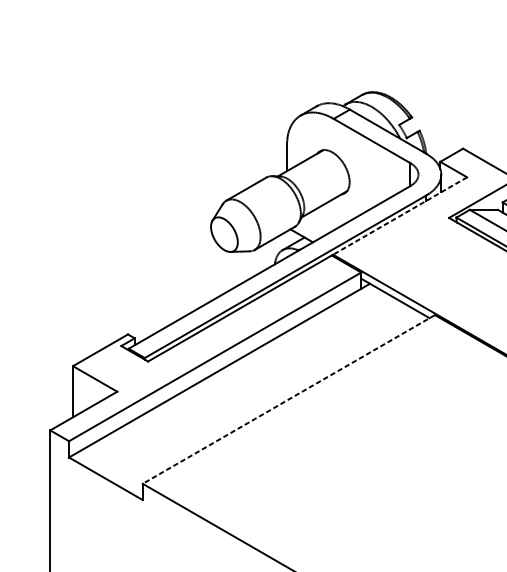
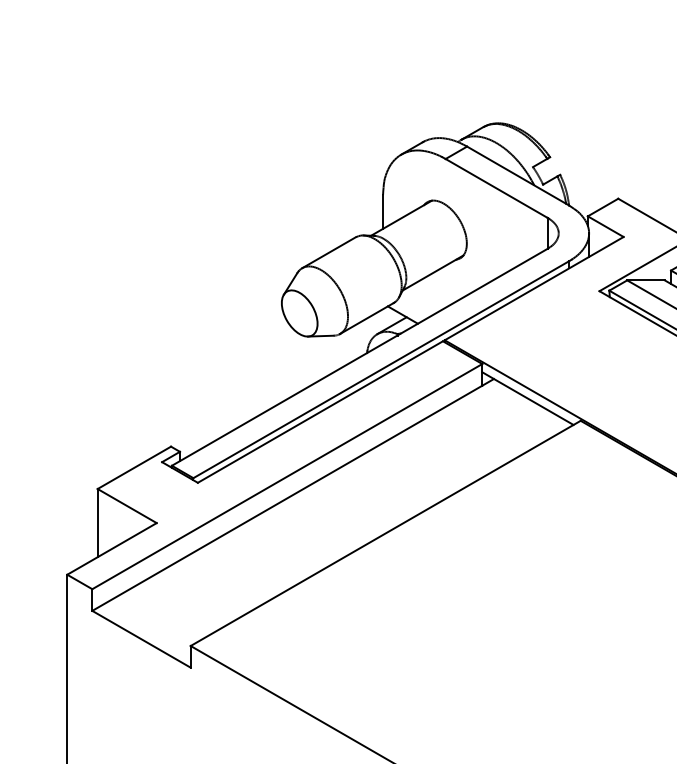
line: (399, 215) -> (533, 288), dashed -> solid
line: (288, 399) -> (385, 533), dashed -> solid

